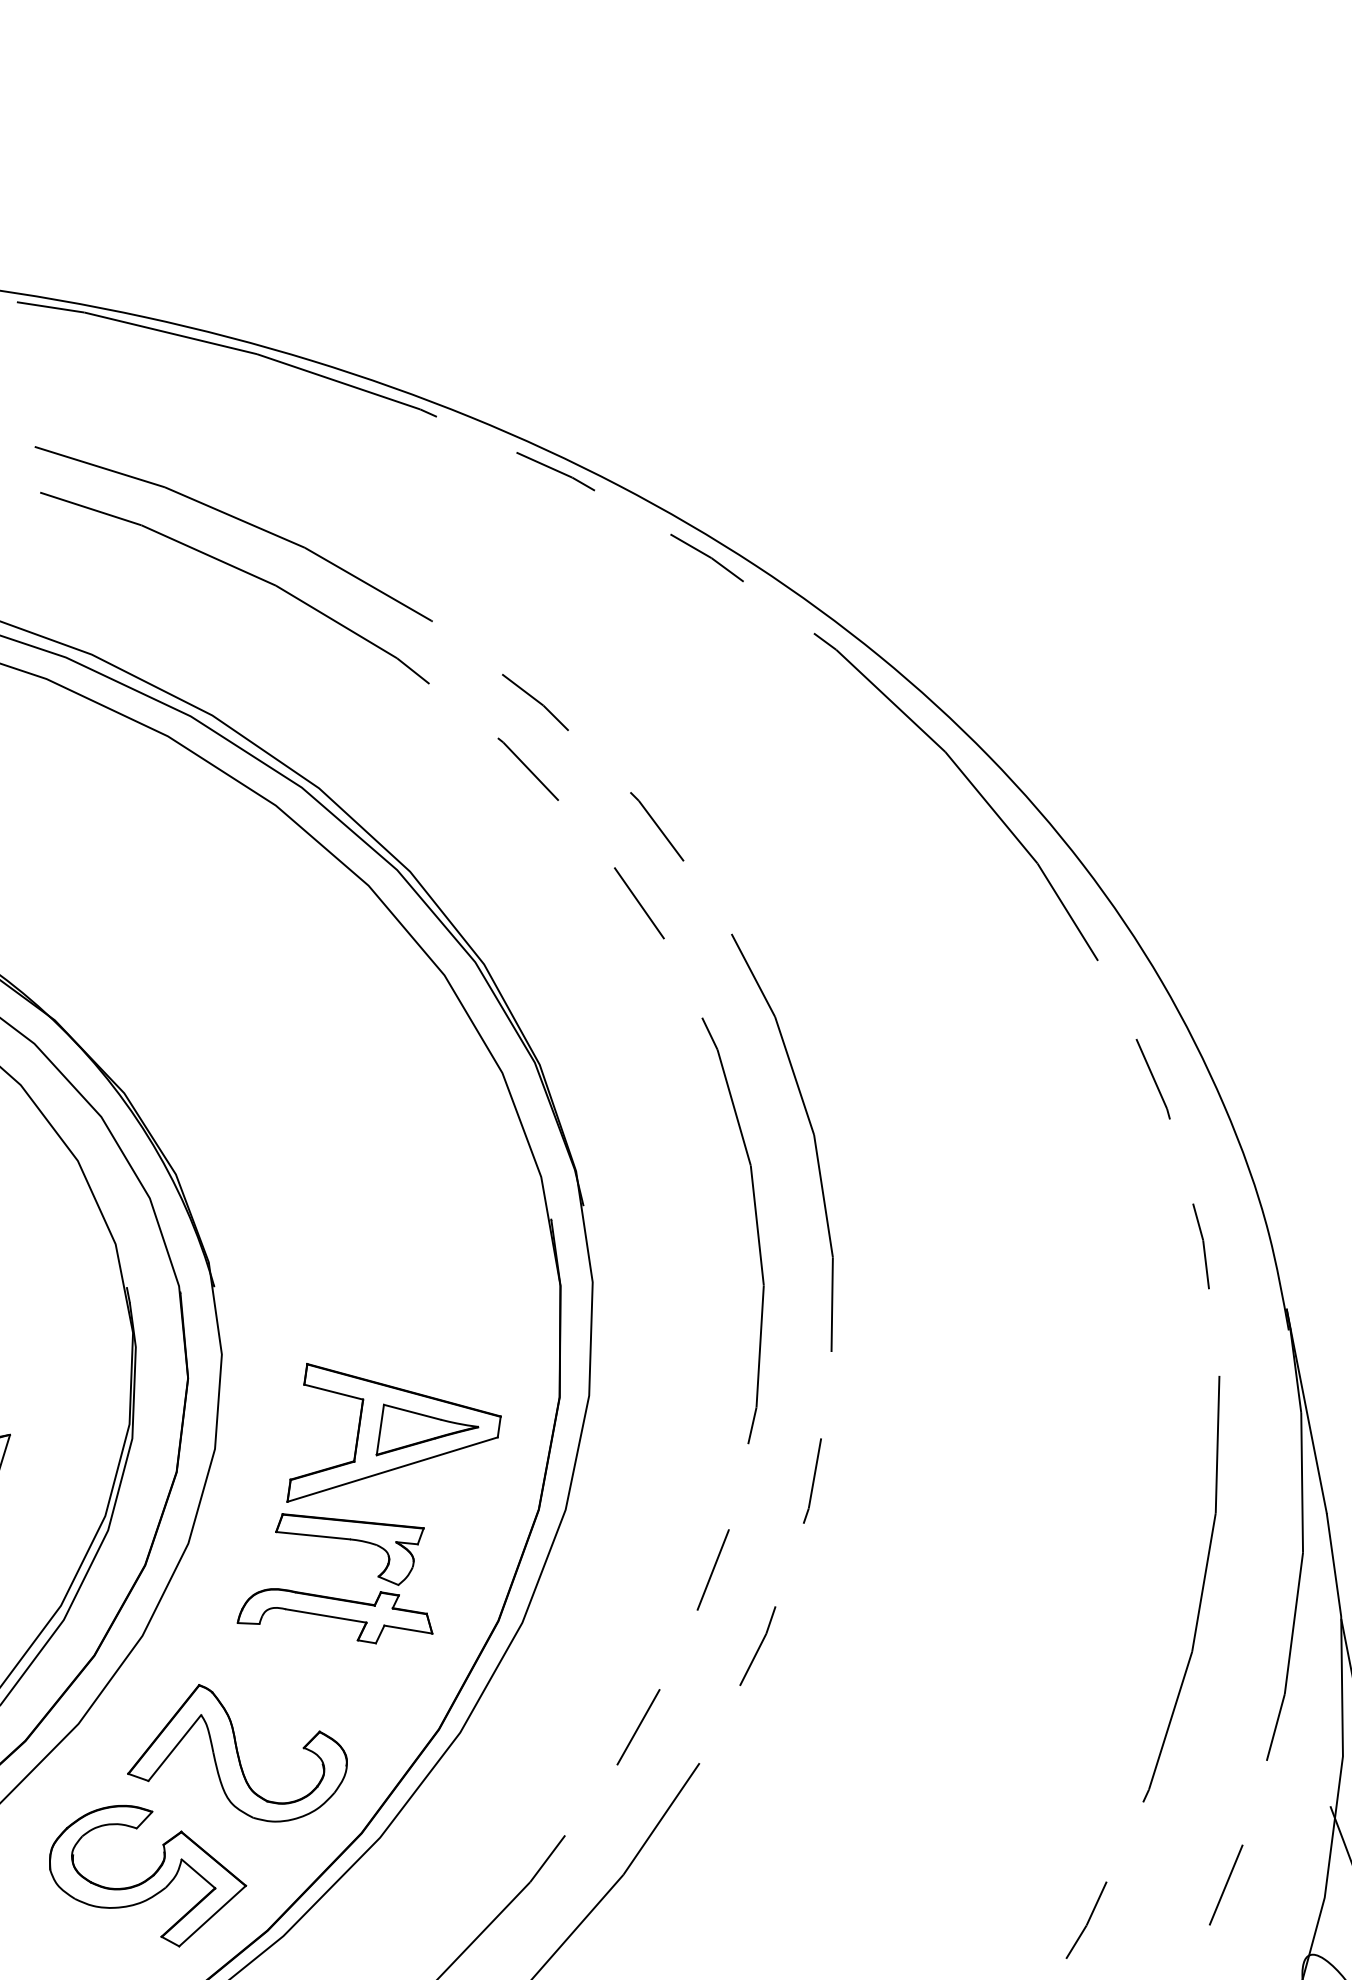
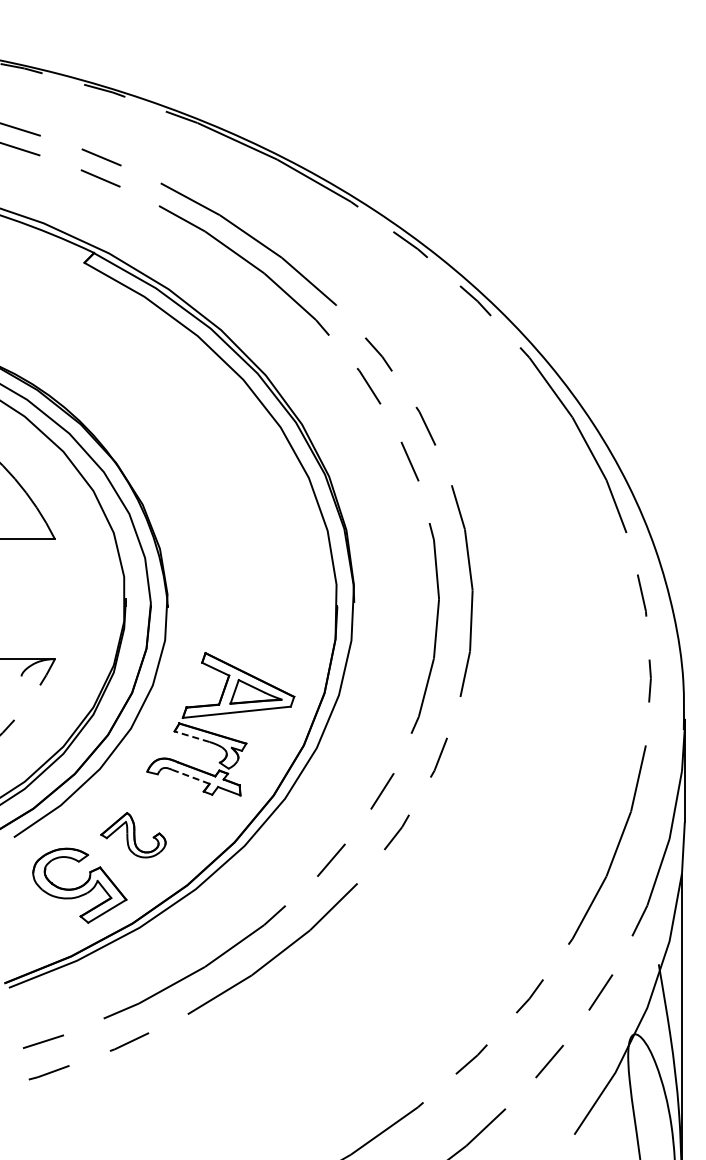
line: (311, 1535) -> (191, 736), solid -> dashed
line: (325, 1615) -> (190, 776), solid -> dashed
part: (235, 1755) -> (133, 835), size x0.6

